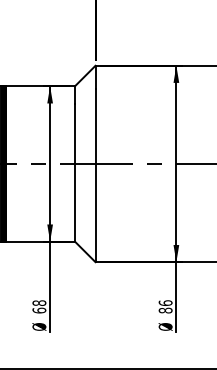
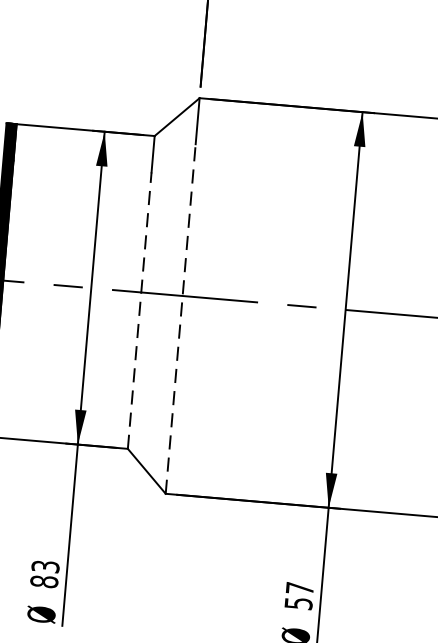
line: (74, 173) -> (138, 311), solid -> dashed
line: (95, 175) -> (180, 319), solid -> dashed
text: (39, 306) -> (45, 573), 68 -> 83
text: (165, 306) -> (299, 595), 86 -> 57

